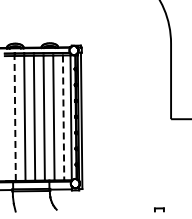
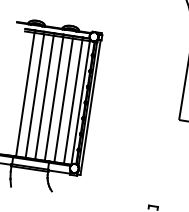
line: (15, 117) -> (25, 93), dashed -> solid
line: (63, 118) -> (73, 102), dashed -> solid

